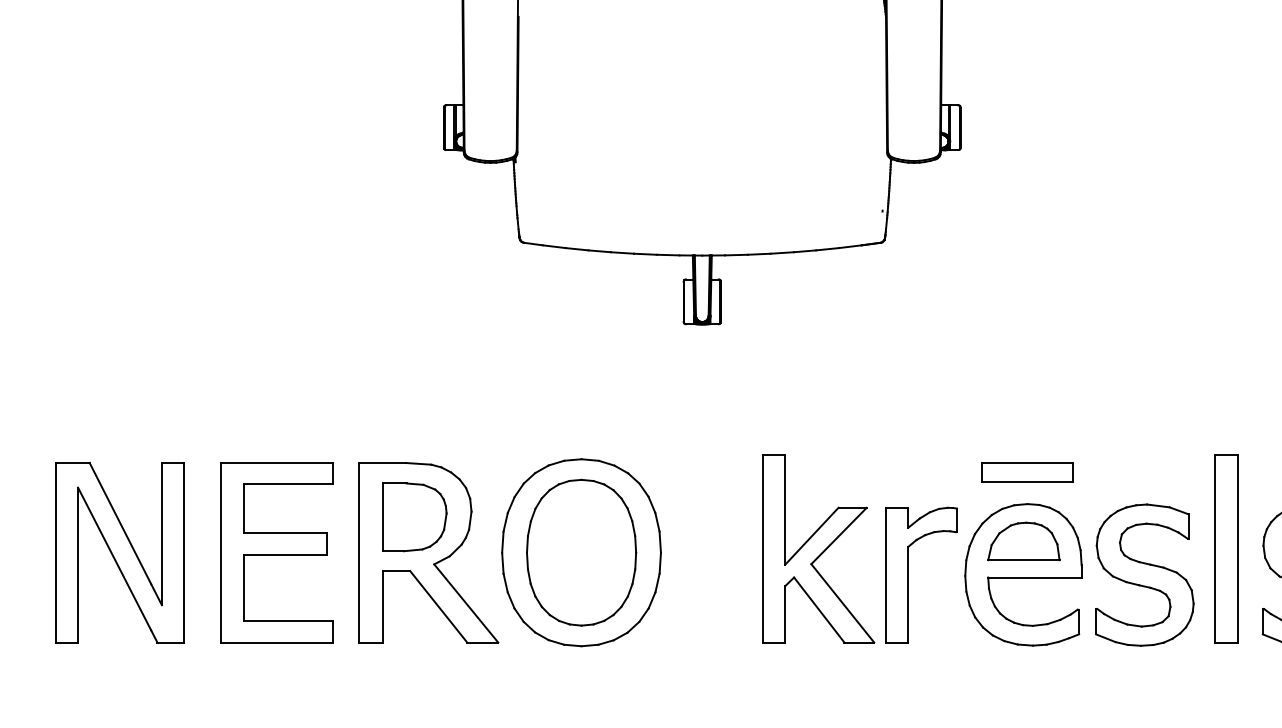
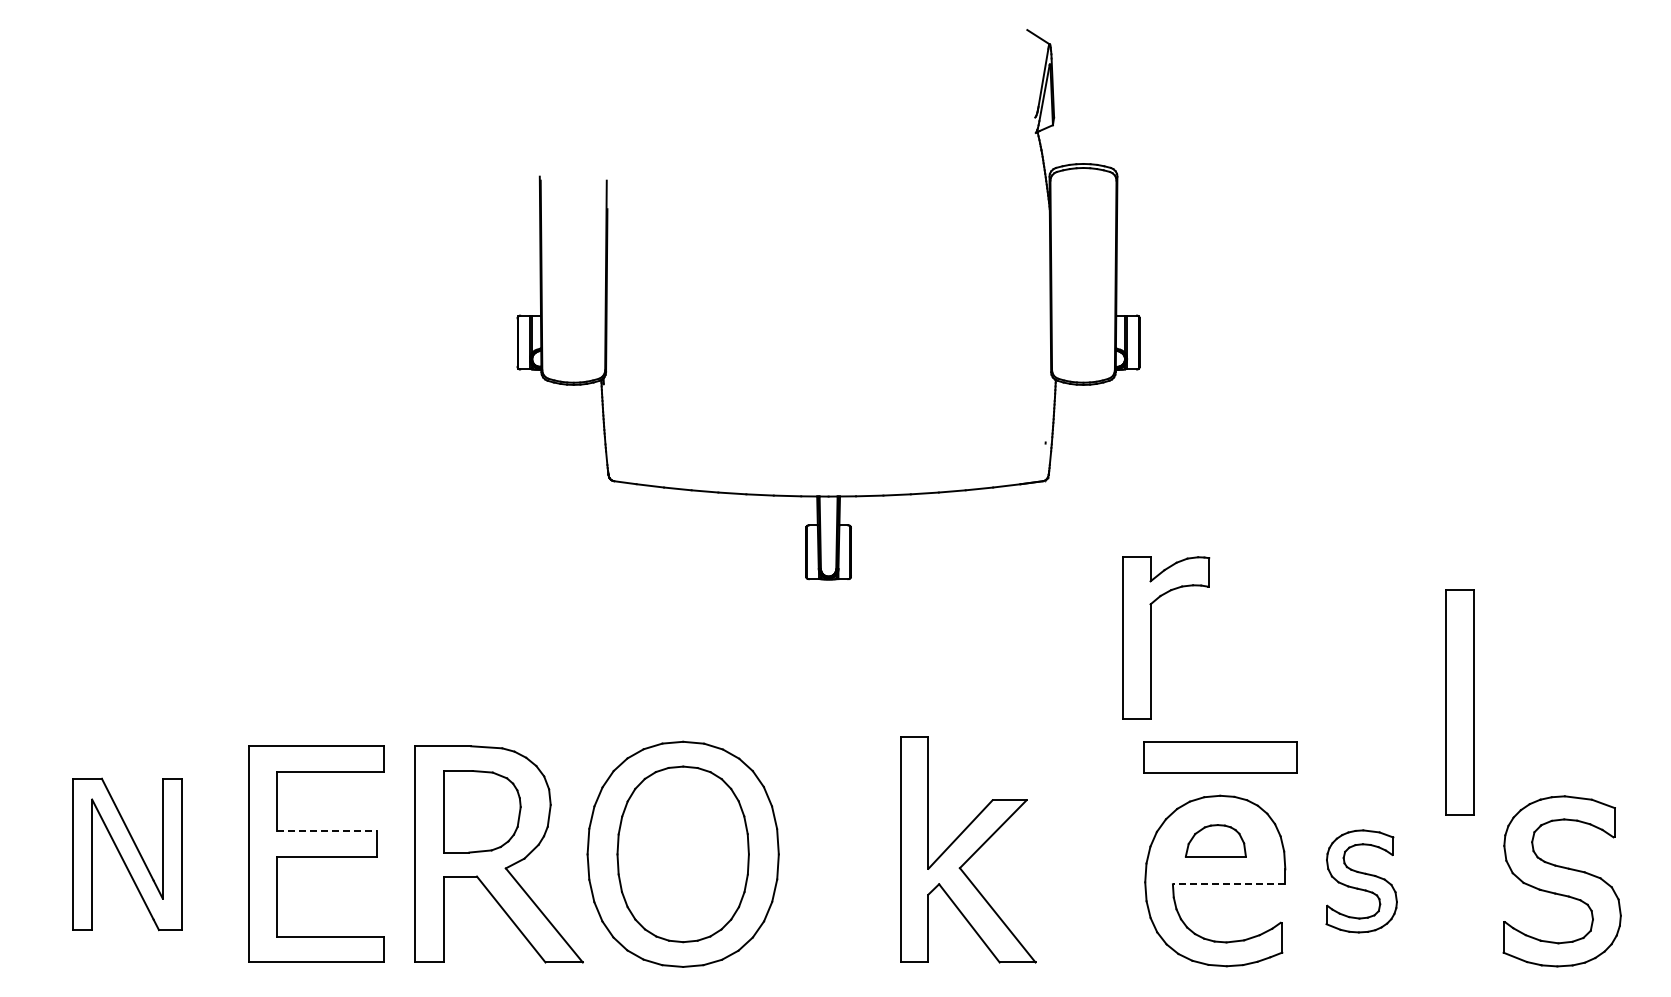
part: (1027, 472) -> (1220, 757), size x1.4
line: (285, 533) -> (326, 831), solid -> dashed
part: (1023, 541) -> (1215, 840), size x0.7
part: (1226, 548) -> (1459, 702), moved
part: (120, 552) -> (127, 854), size x0.7
part: (909, 574) -> (1151, 637), moved
part: (1144, 575) -> (1361, 881), size x0.6
line: (1034, 577) -> (1228, 884), solid -> dashed

